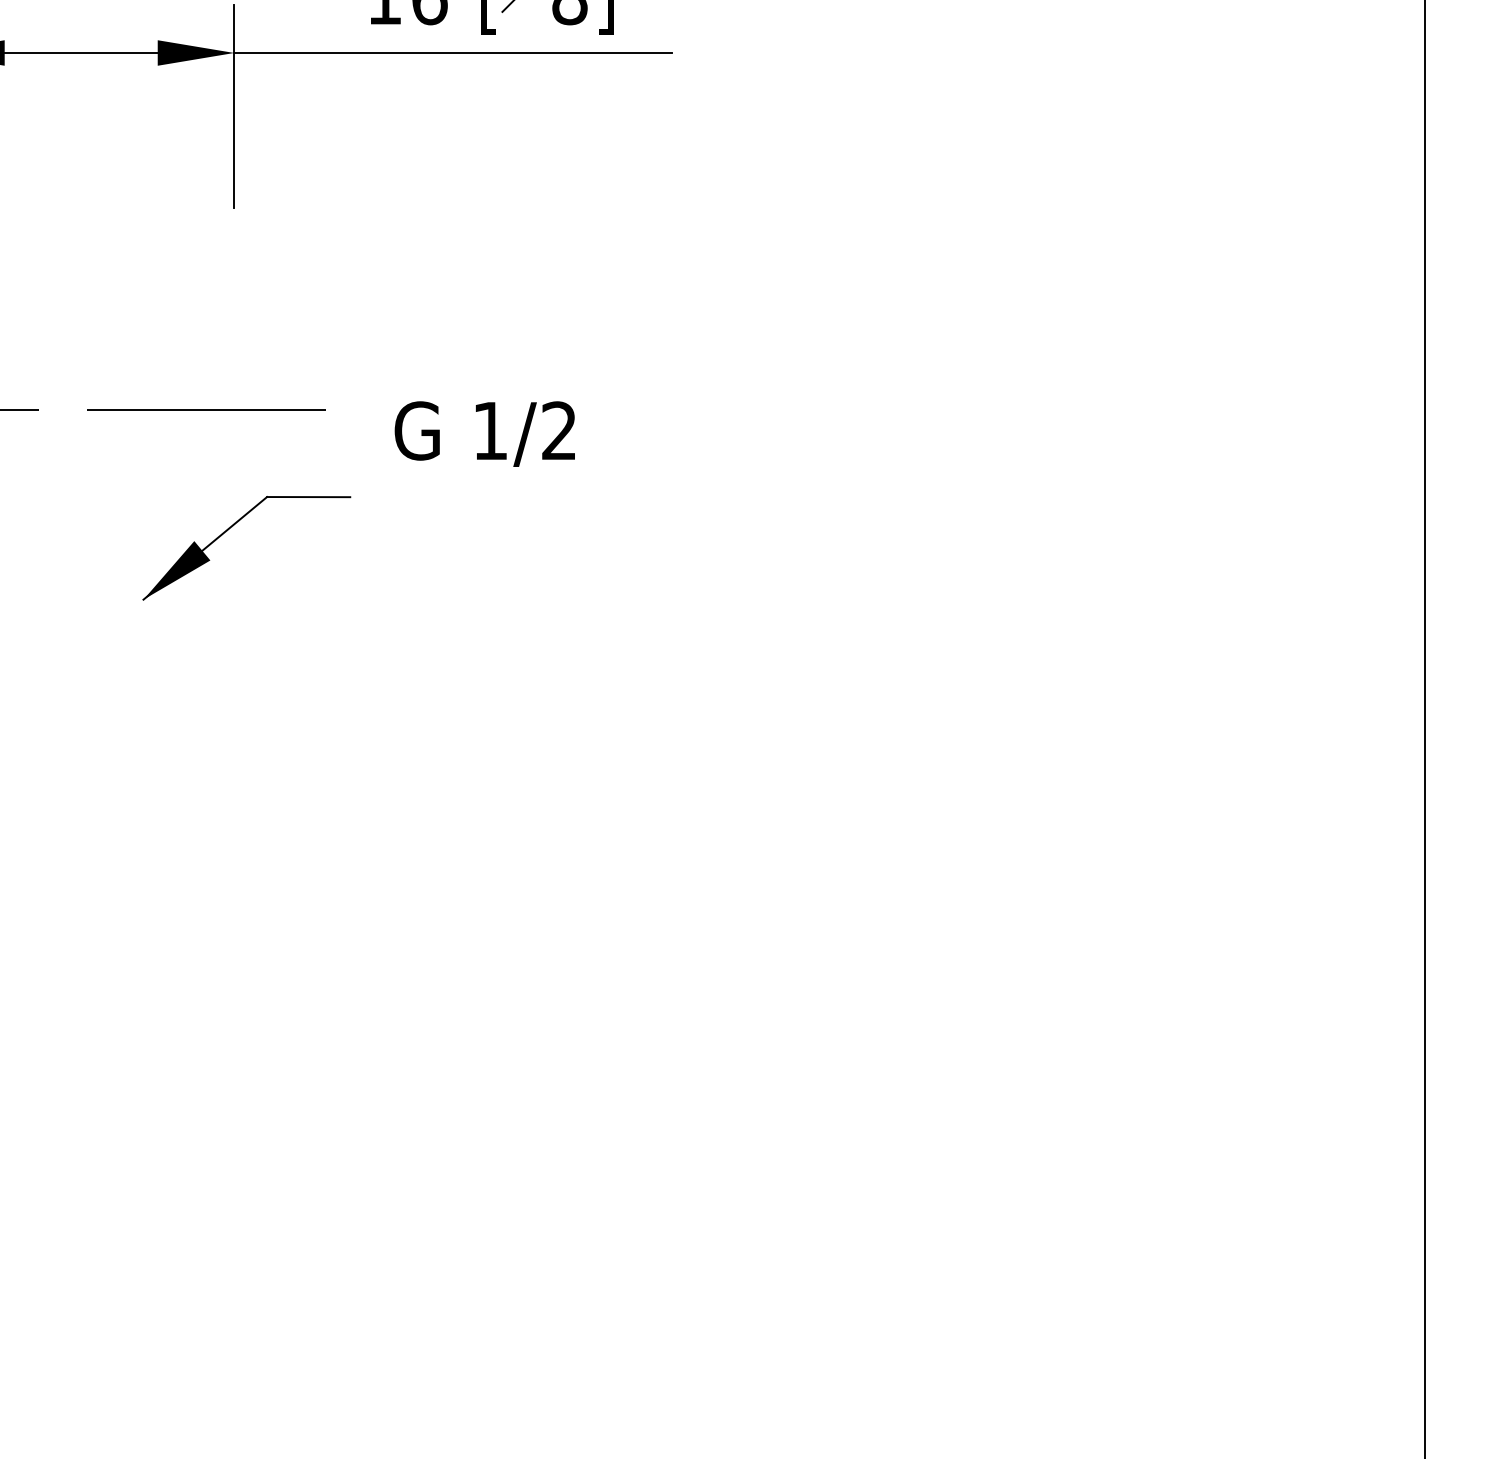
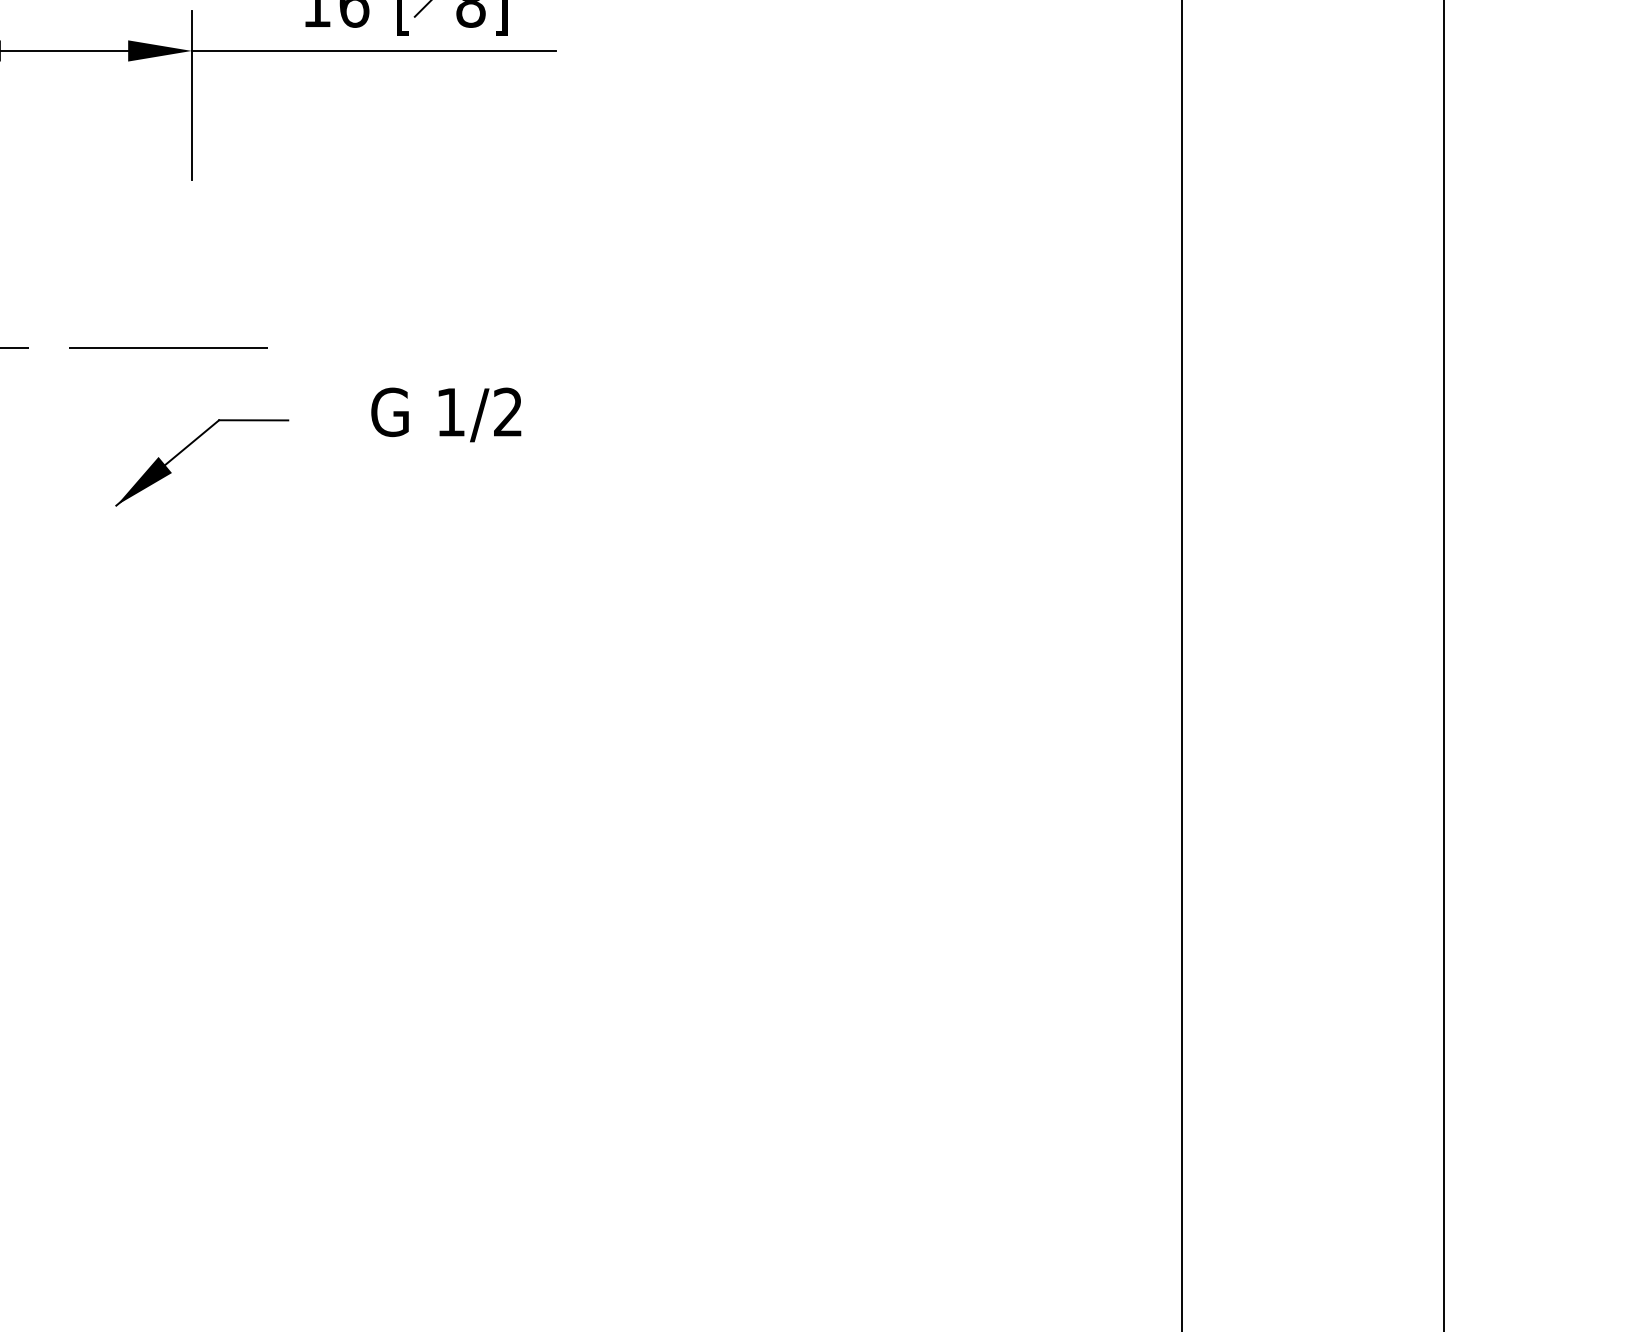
text: (485, 433) -> (446, 414), moved

